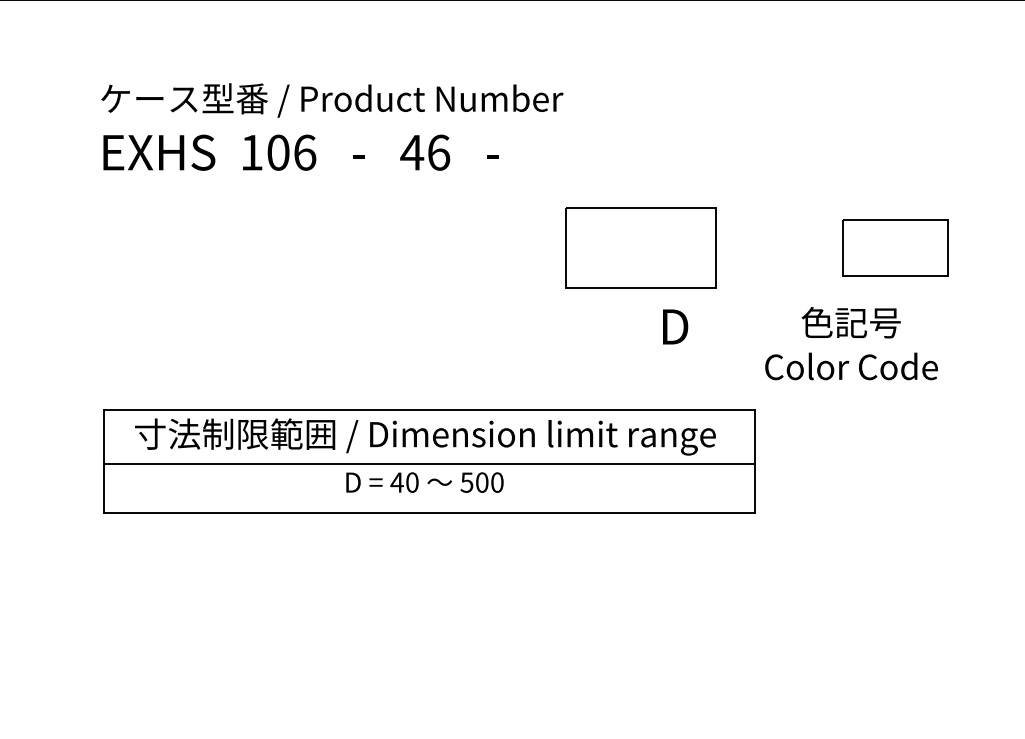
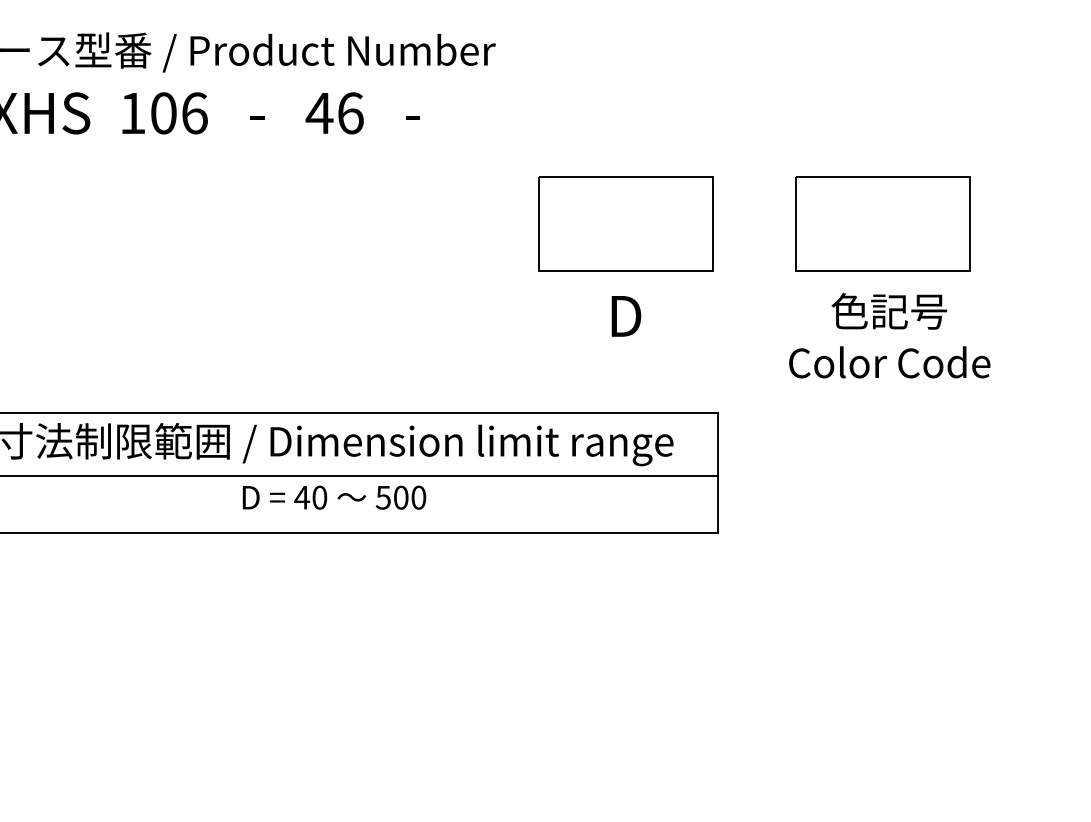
part: (640, 247) -> (625, 223), moved
part: (895, 247) -> (882, 223), size x1.43
text: (851, 343) -> (889, 335), moved

